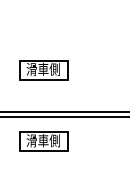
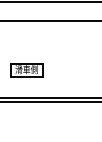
part: (43, 141) -> (26, 118), removed

